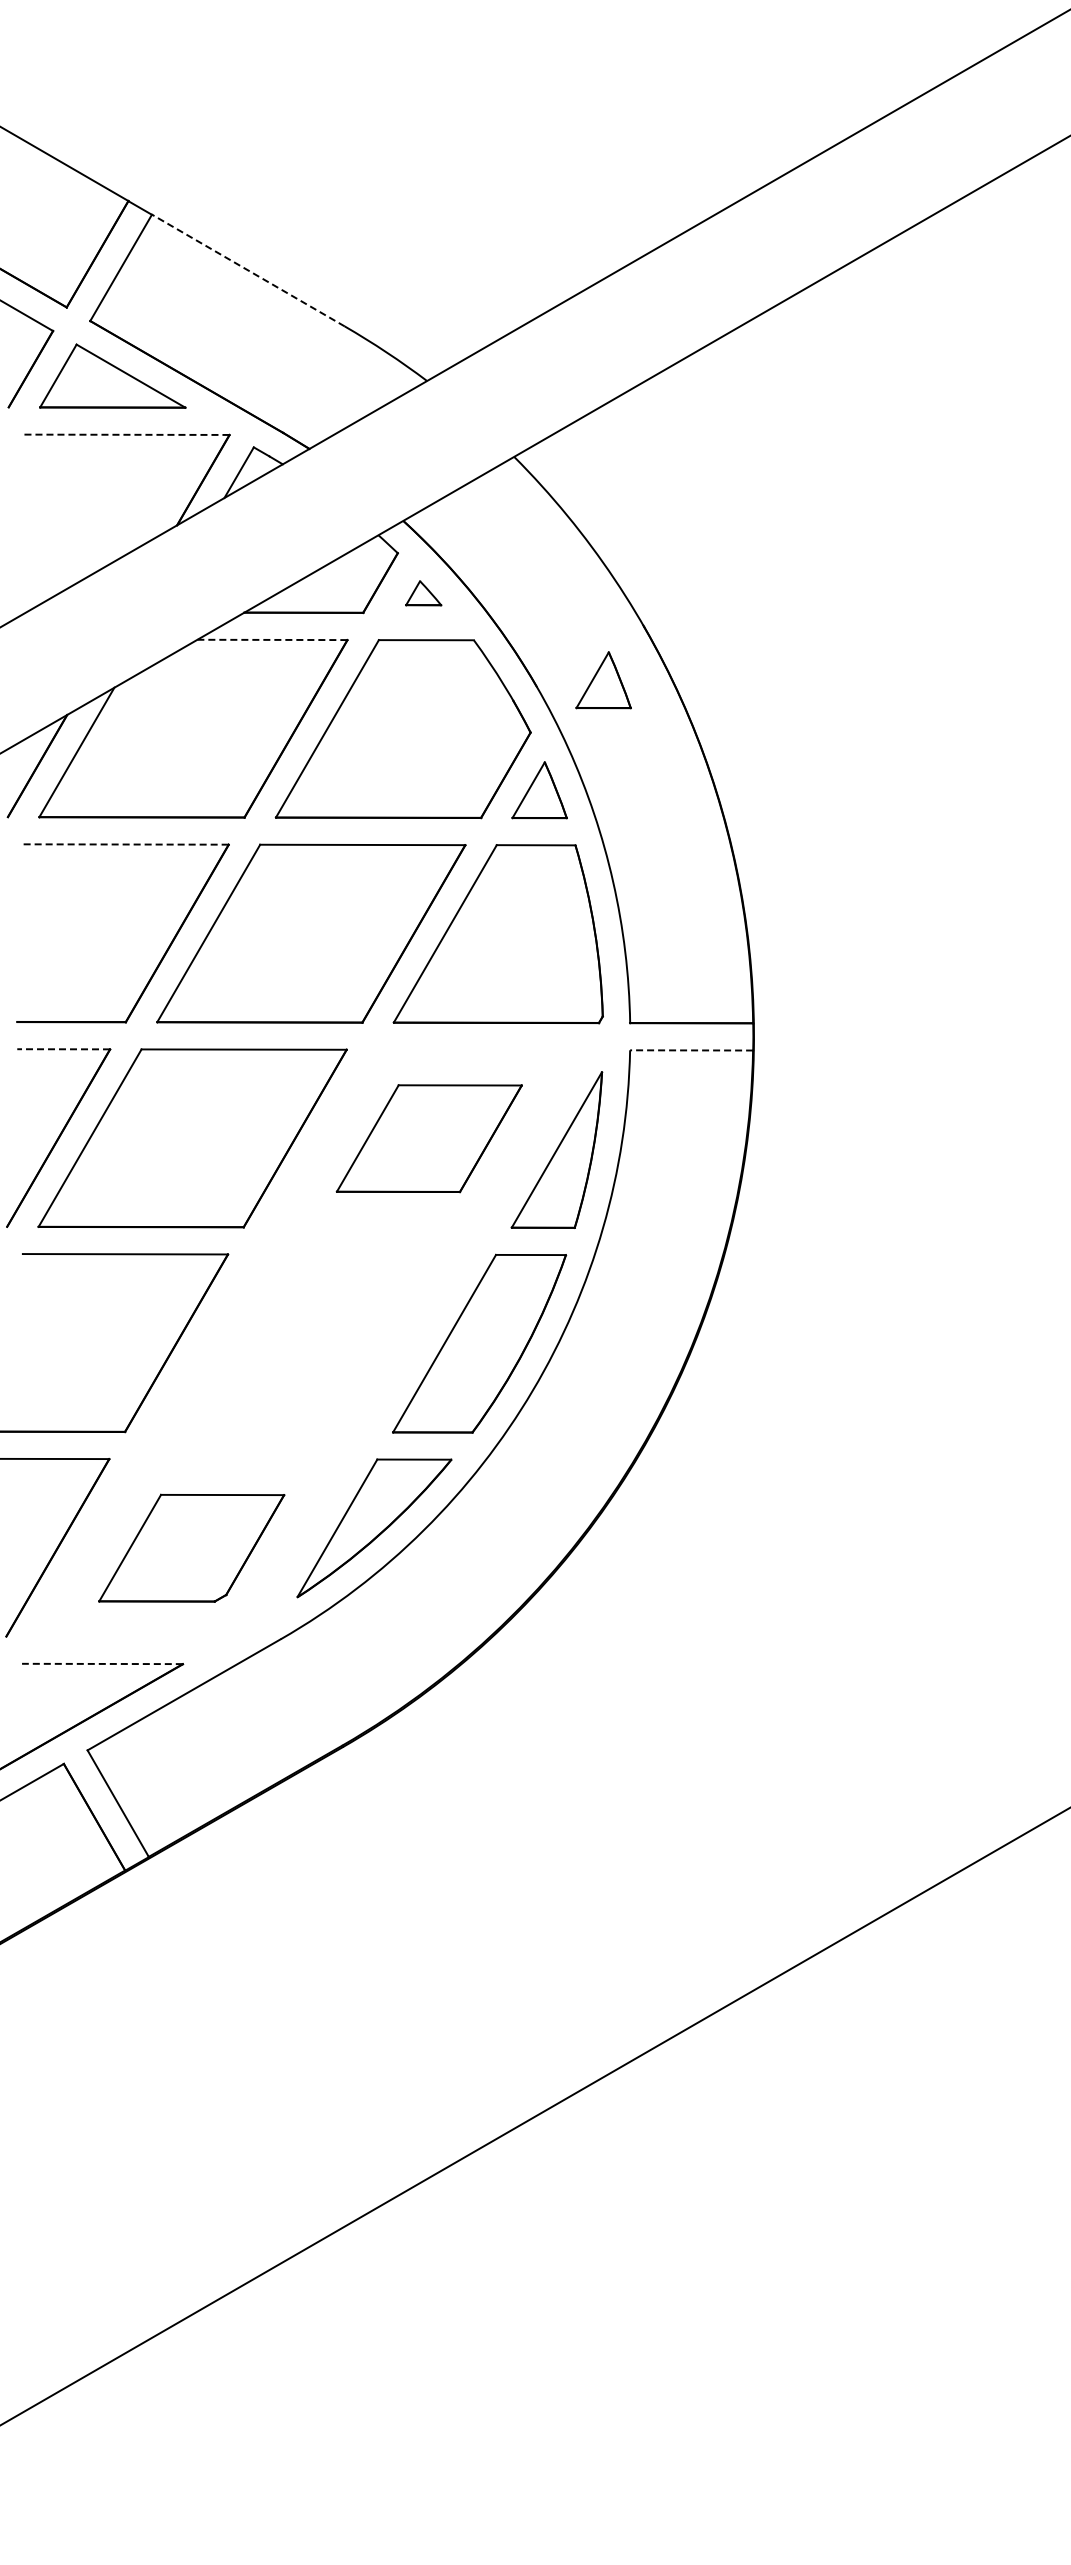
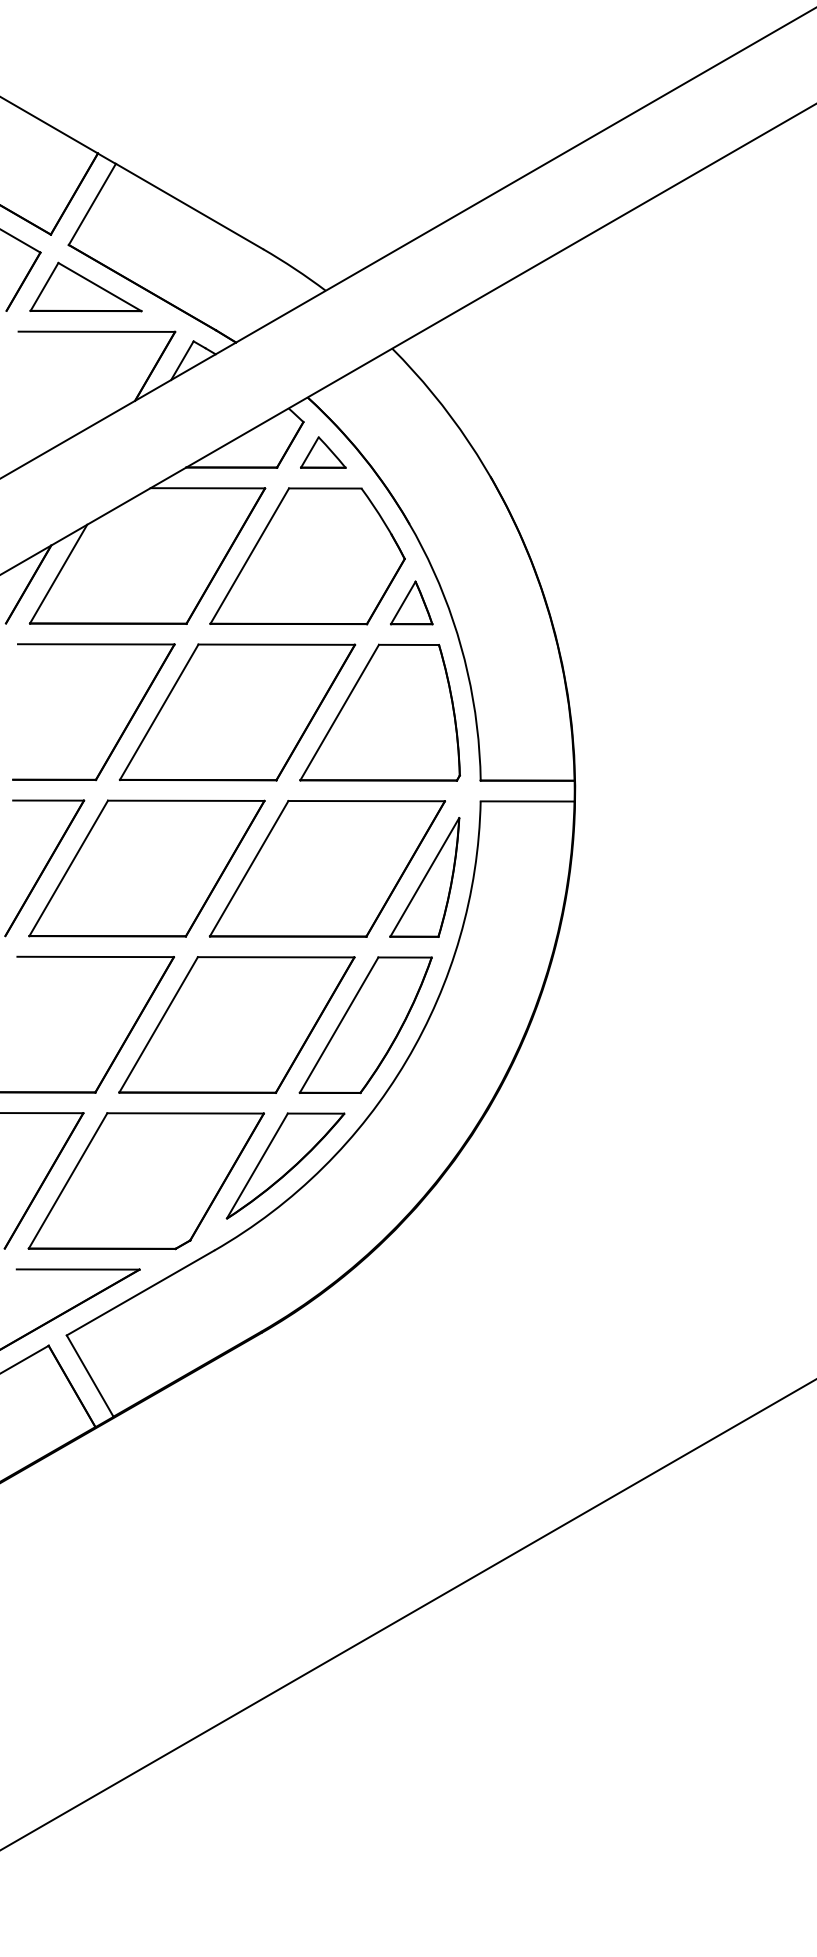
line: (247, 270) -> (188, 206), dashed -> solid
line: (126, 434) -> (96, 331), dashed -> solid
part: (423, 593) -> (323, 452), size x1.67
line: (272, 639) -> (207, 487), dashed -> solid
part: (603, 680) -> (460, 519), removed
line: (126, 844) -> (96, 644), dashed -> solid
line: (63, 1049) -> (48, 800), dashed -> solid
line: (691, 1050) -> (527, 801), dashed -> solid
part: (429, 1138) -> (327, 868), size x1.67
part: (310, 1343) -> (236, 1025), added
part: (191, 1548) -> (146, 1181), size x1.67
line: (101, 1663) -> (77, 1269), dashed -> solid

